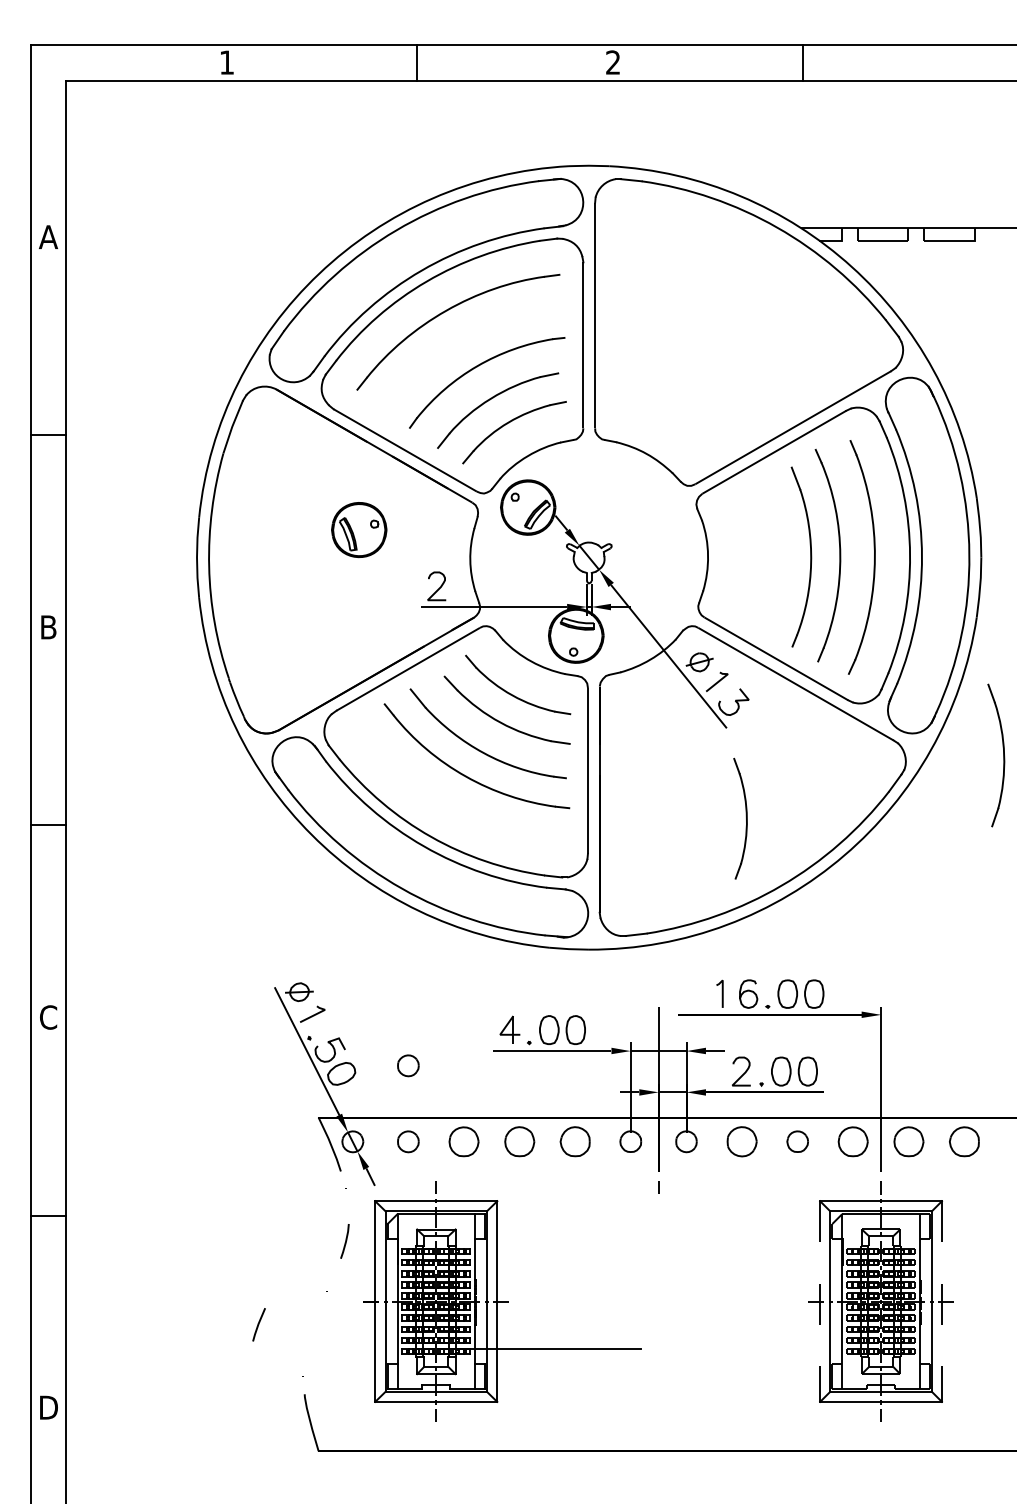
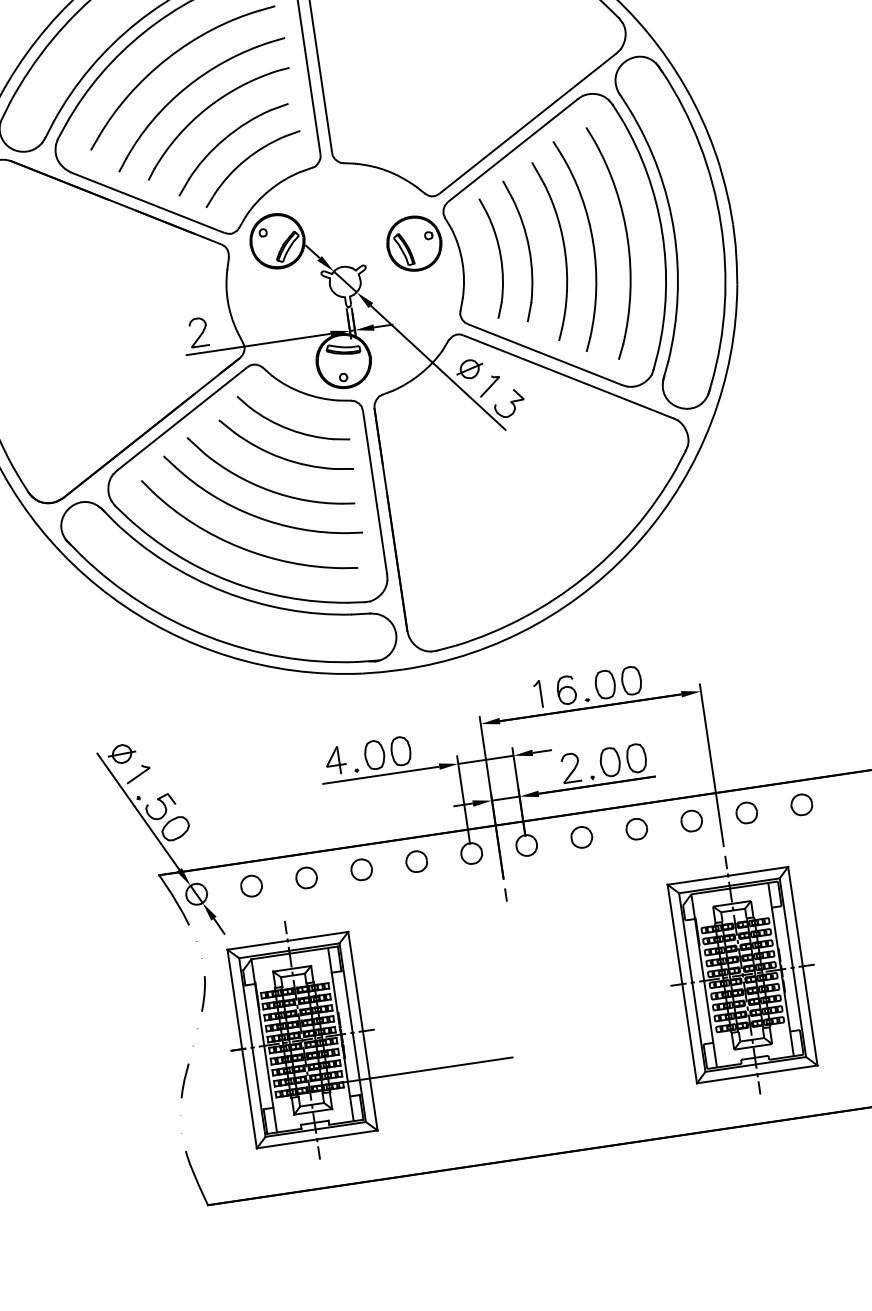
part: (462, 342) -> (188, 87), added
part: (359, 530) -> (414, 244), moved
part: (1003, 755) -> (528, 249), moved
part: (449, 805) -> (243, 547), added
part: (740, 818) -> (494, 257), moved
fill: (668, 1014) -> (490, 722), added
part: (408, 1065) -> (240, 810), removed
part: (463, 1141) -> (306, 877), size x0.71
part: (519, 1141) -> (361, 869), size x0.71
part: (574, 1141) -> (415, 861), size x0.71
part: (742, 1141) -> (582, 837), size x0.71
part: (853, 1141) -> (691, 820), size x0.71
part: (908, 1141) -> (746, 812), size x0.71
part: (964, 1141) -> (801, 804), size x0.71
line: (820, 1302) -> (682, 984), dashed -> solid
line: (941, 1302) -> (802, 967), dashed -> solid
line: (258, 1324) -> (184, 1080), moved

